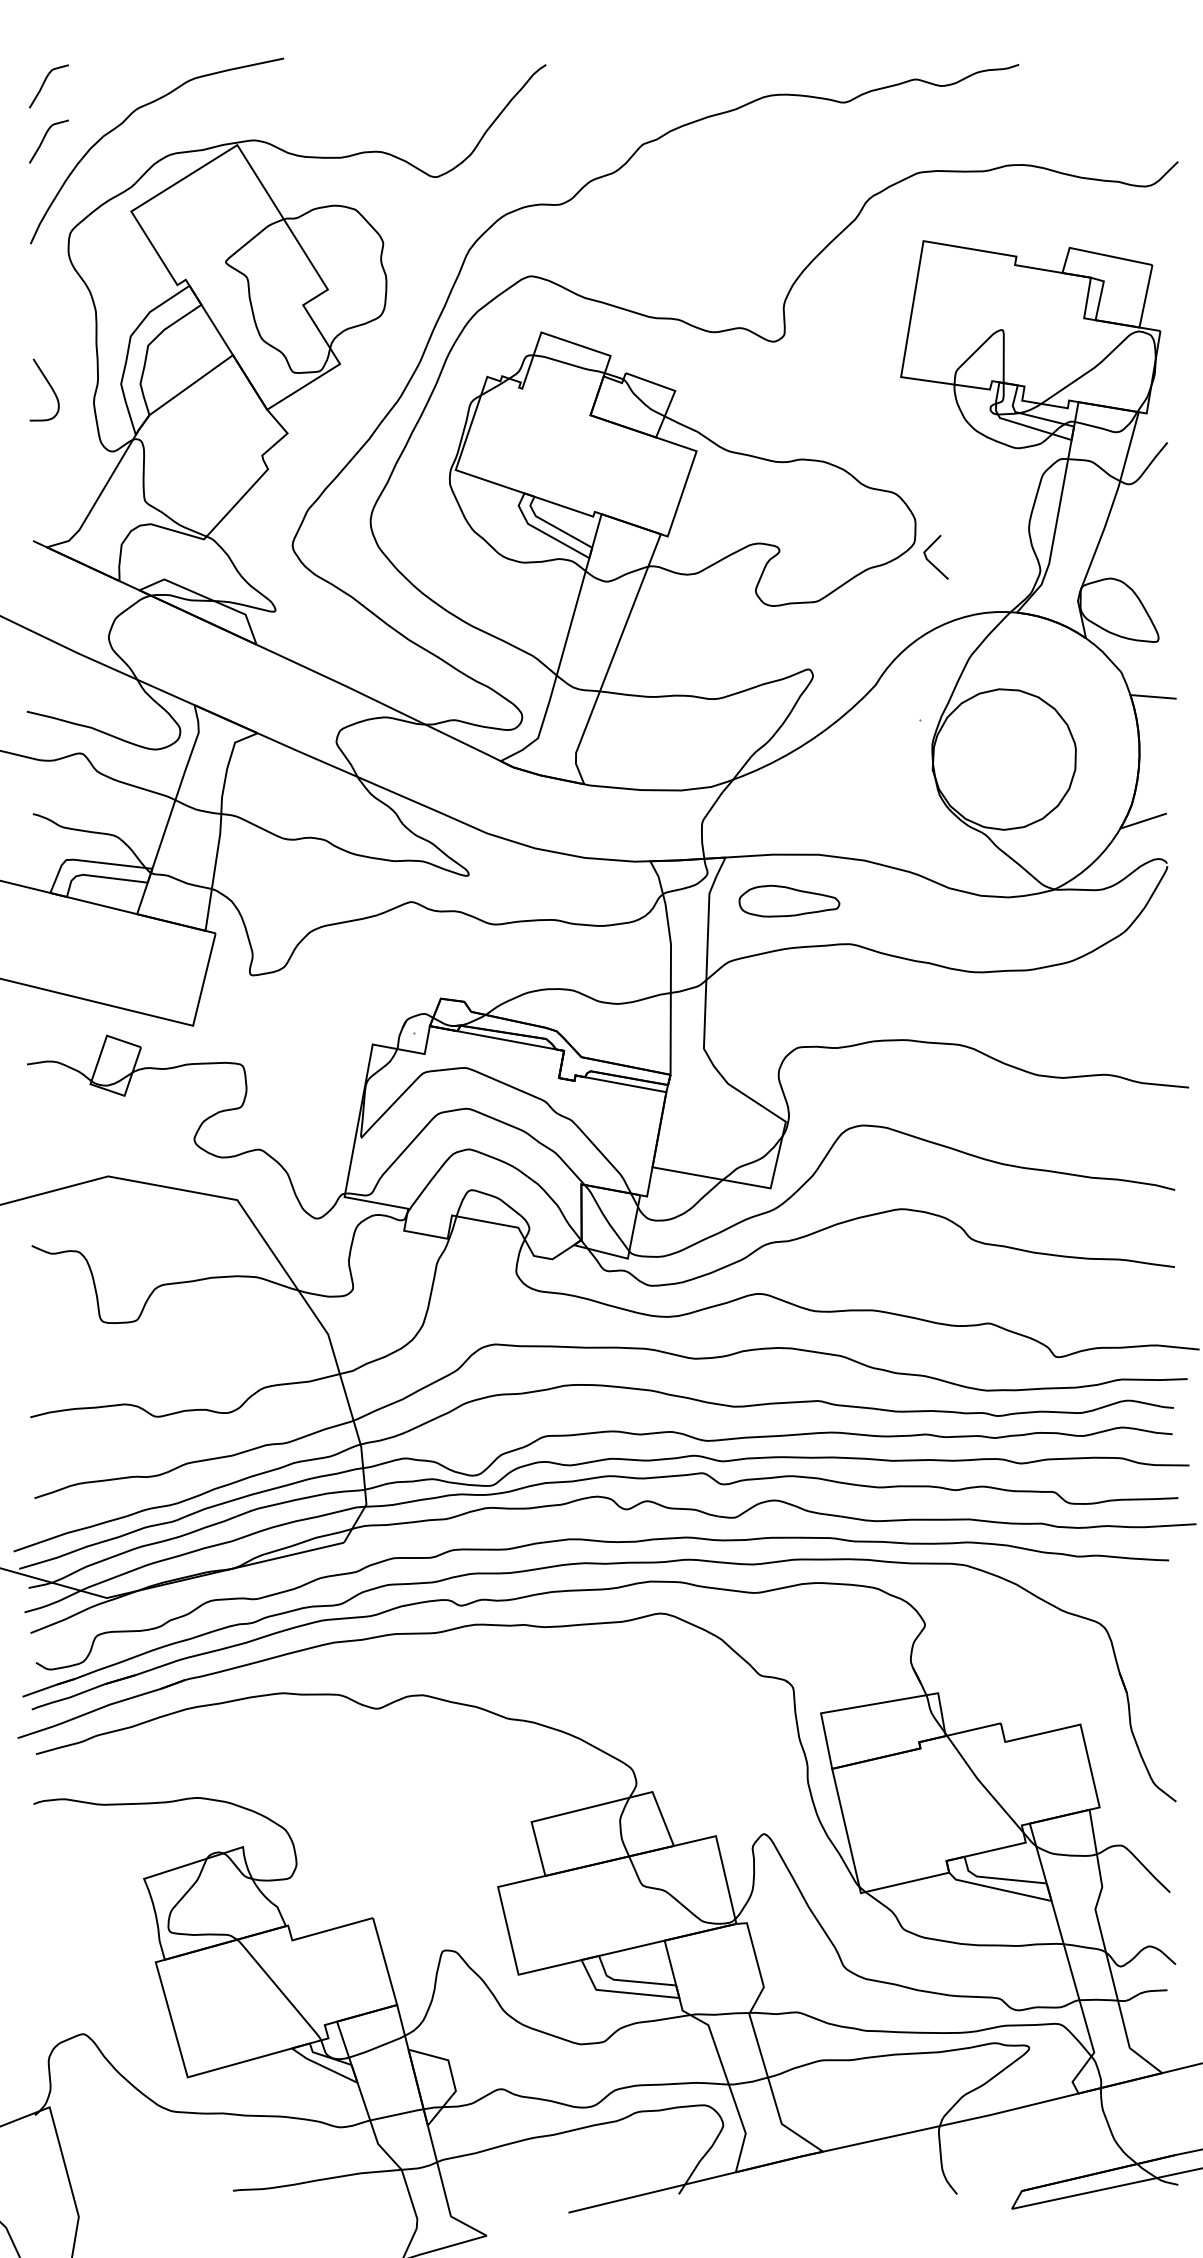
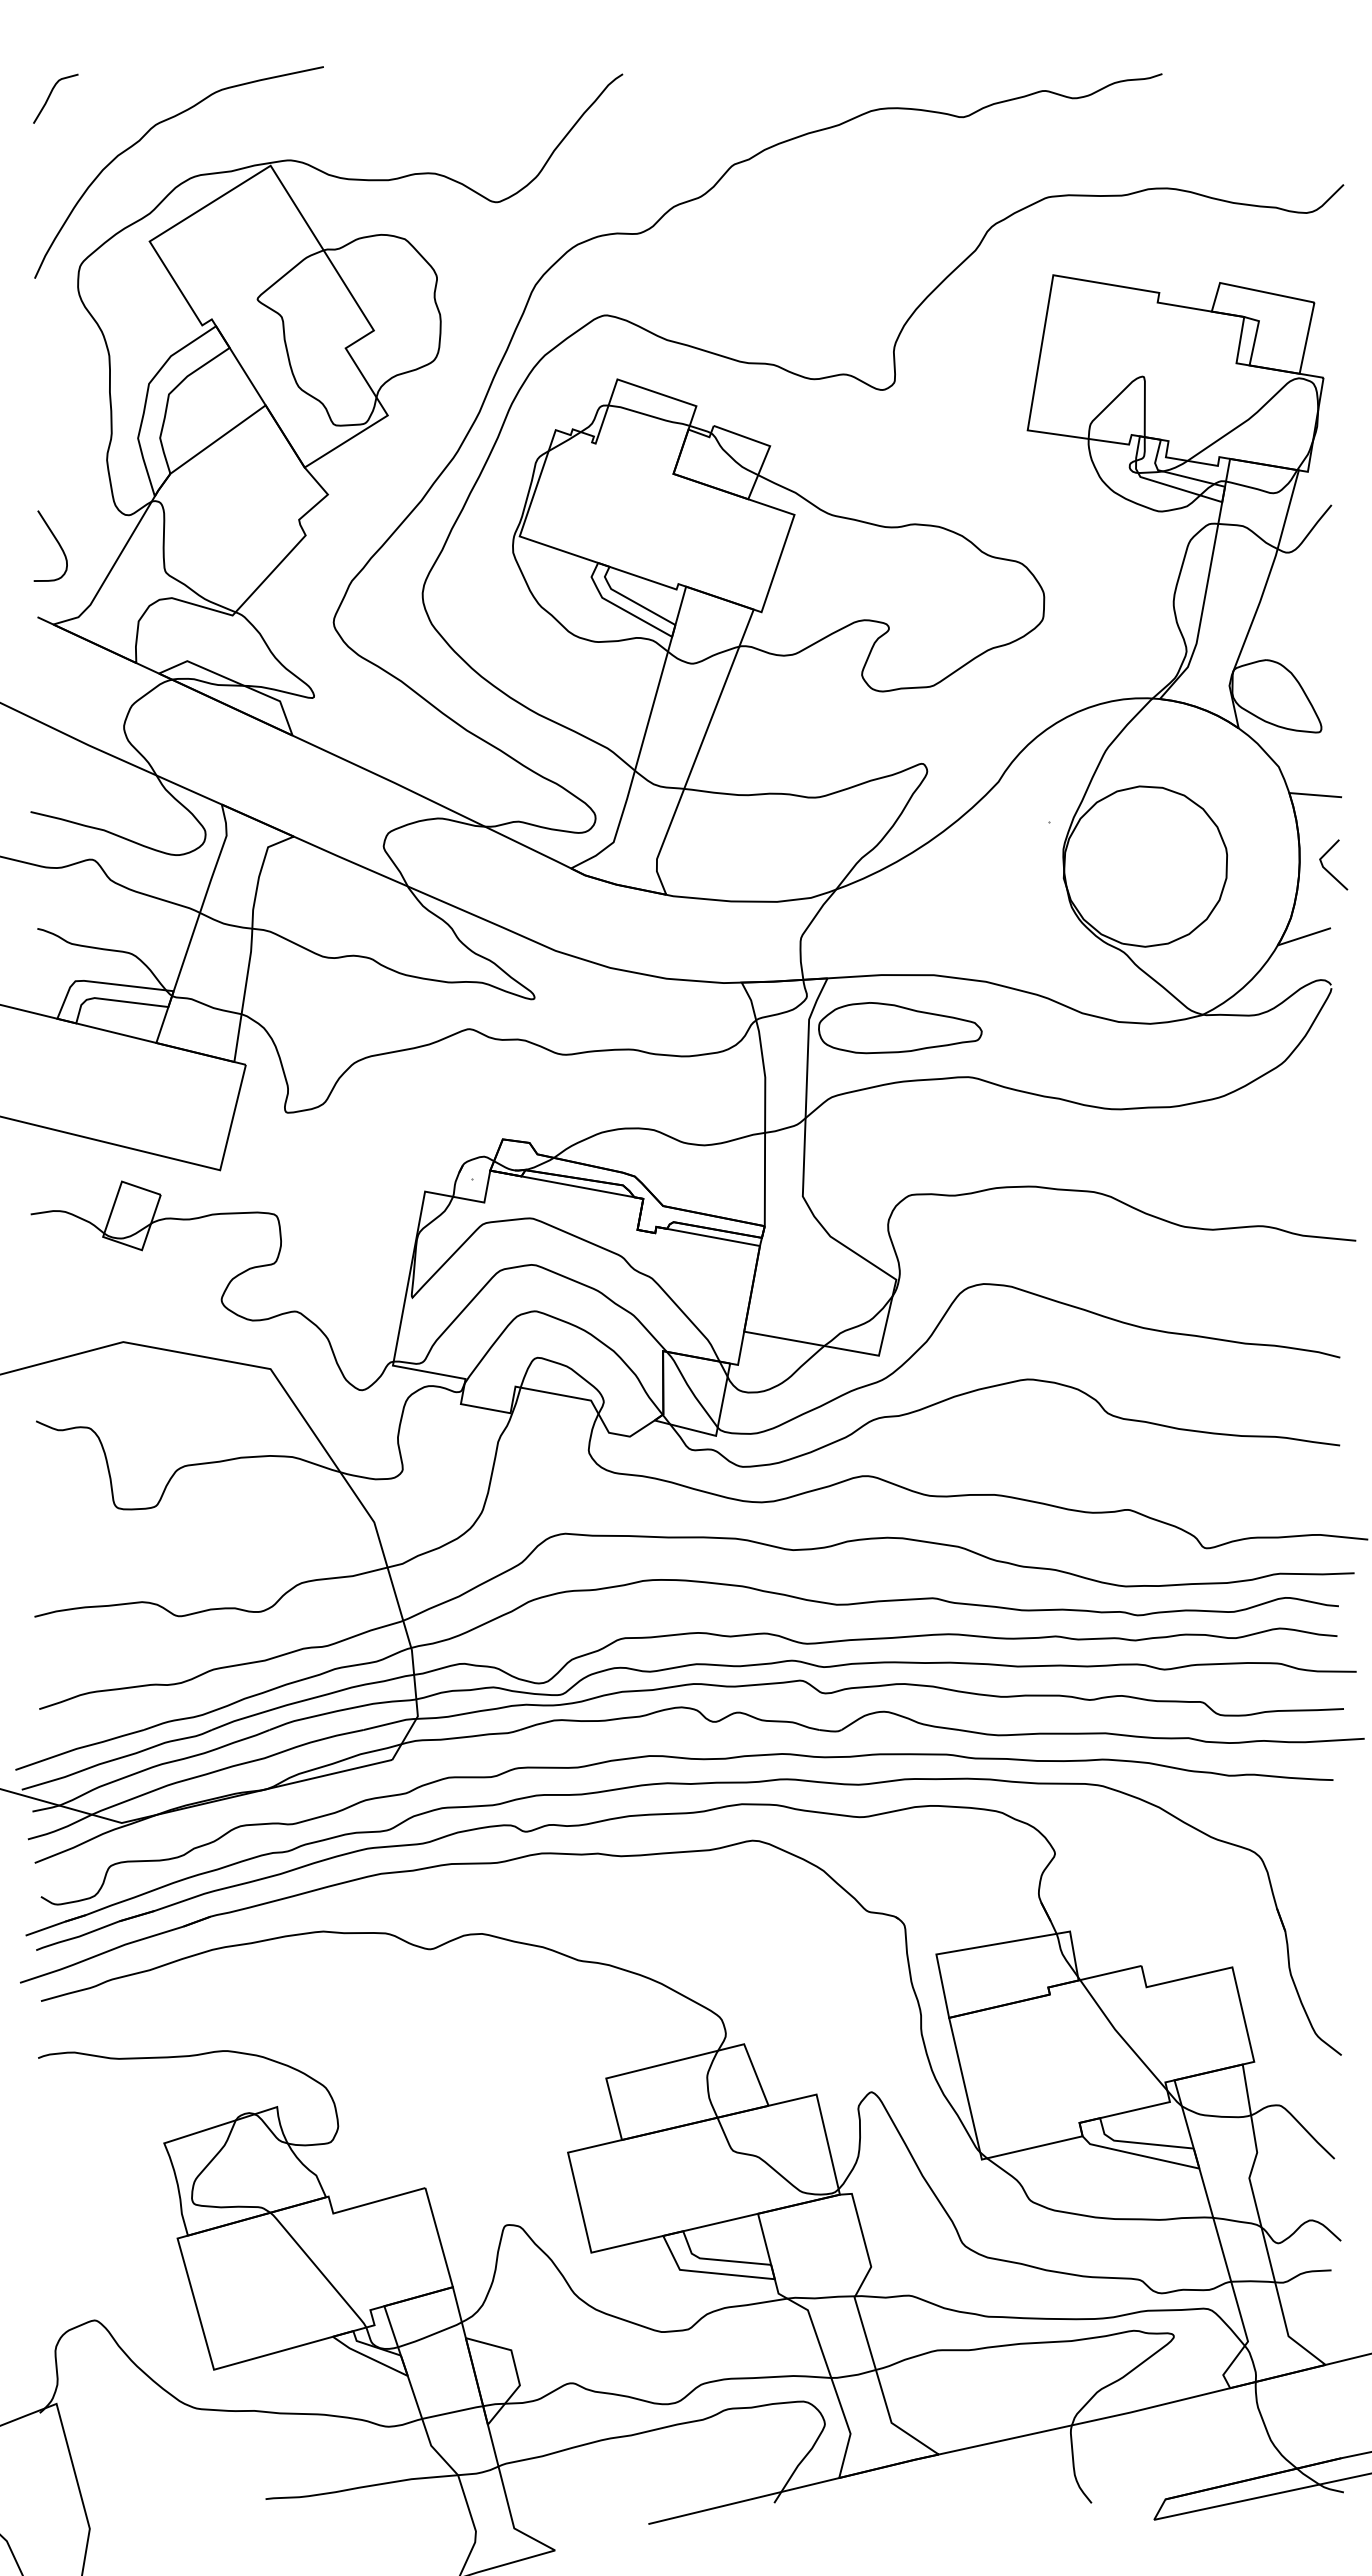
curve: (44, 139) -> (50, 159), removed
curve: (48, 385) -> (55, 540), moved
line: (930, 561) -> (1327, 869), moved
part: (789, 901) -> (900, 1028), size x1.43

